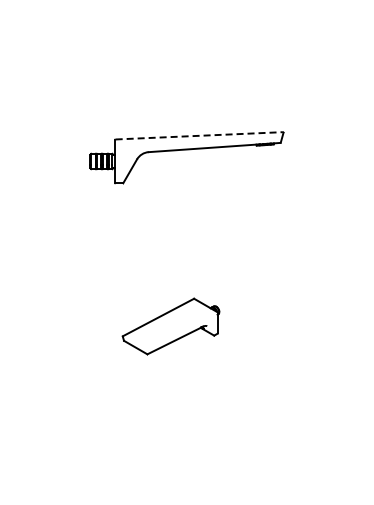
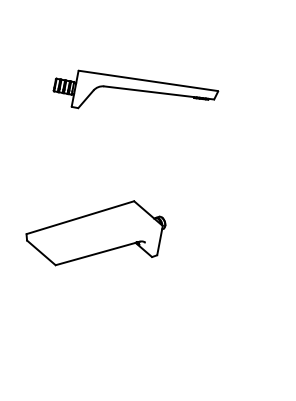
line: (199, 135) -> (148, 80), dashed -> solid
part: (170, 326) -> (94, 233), size x1.67

